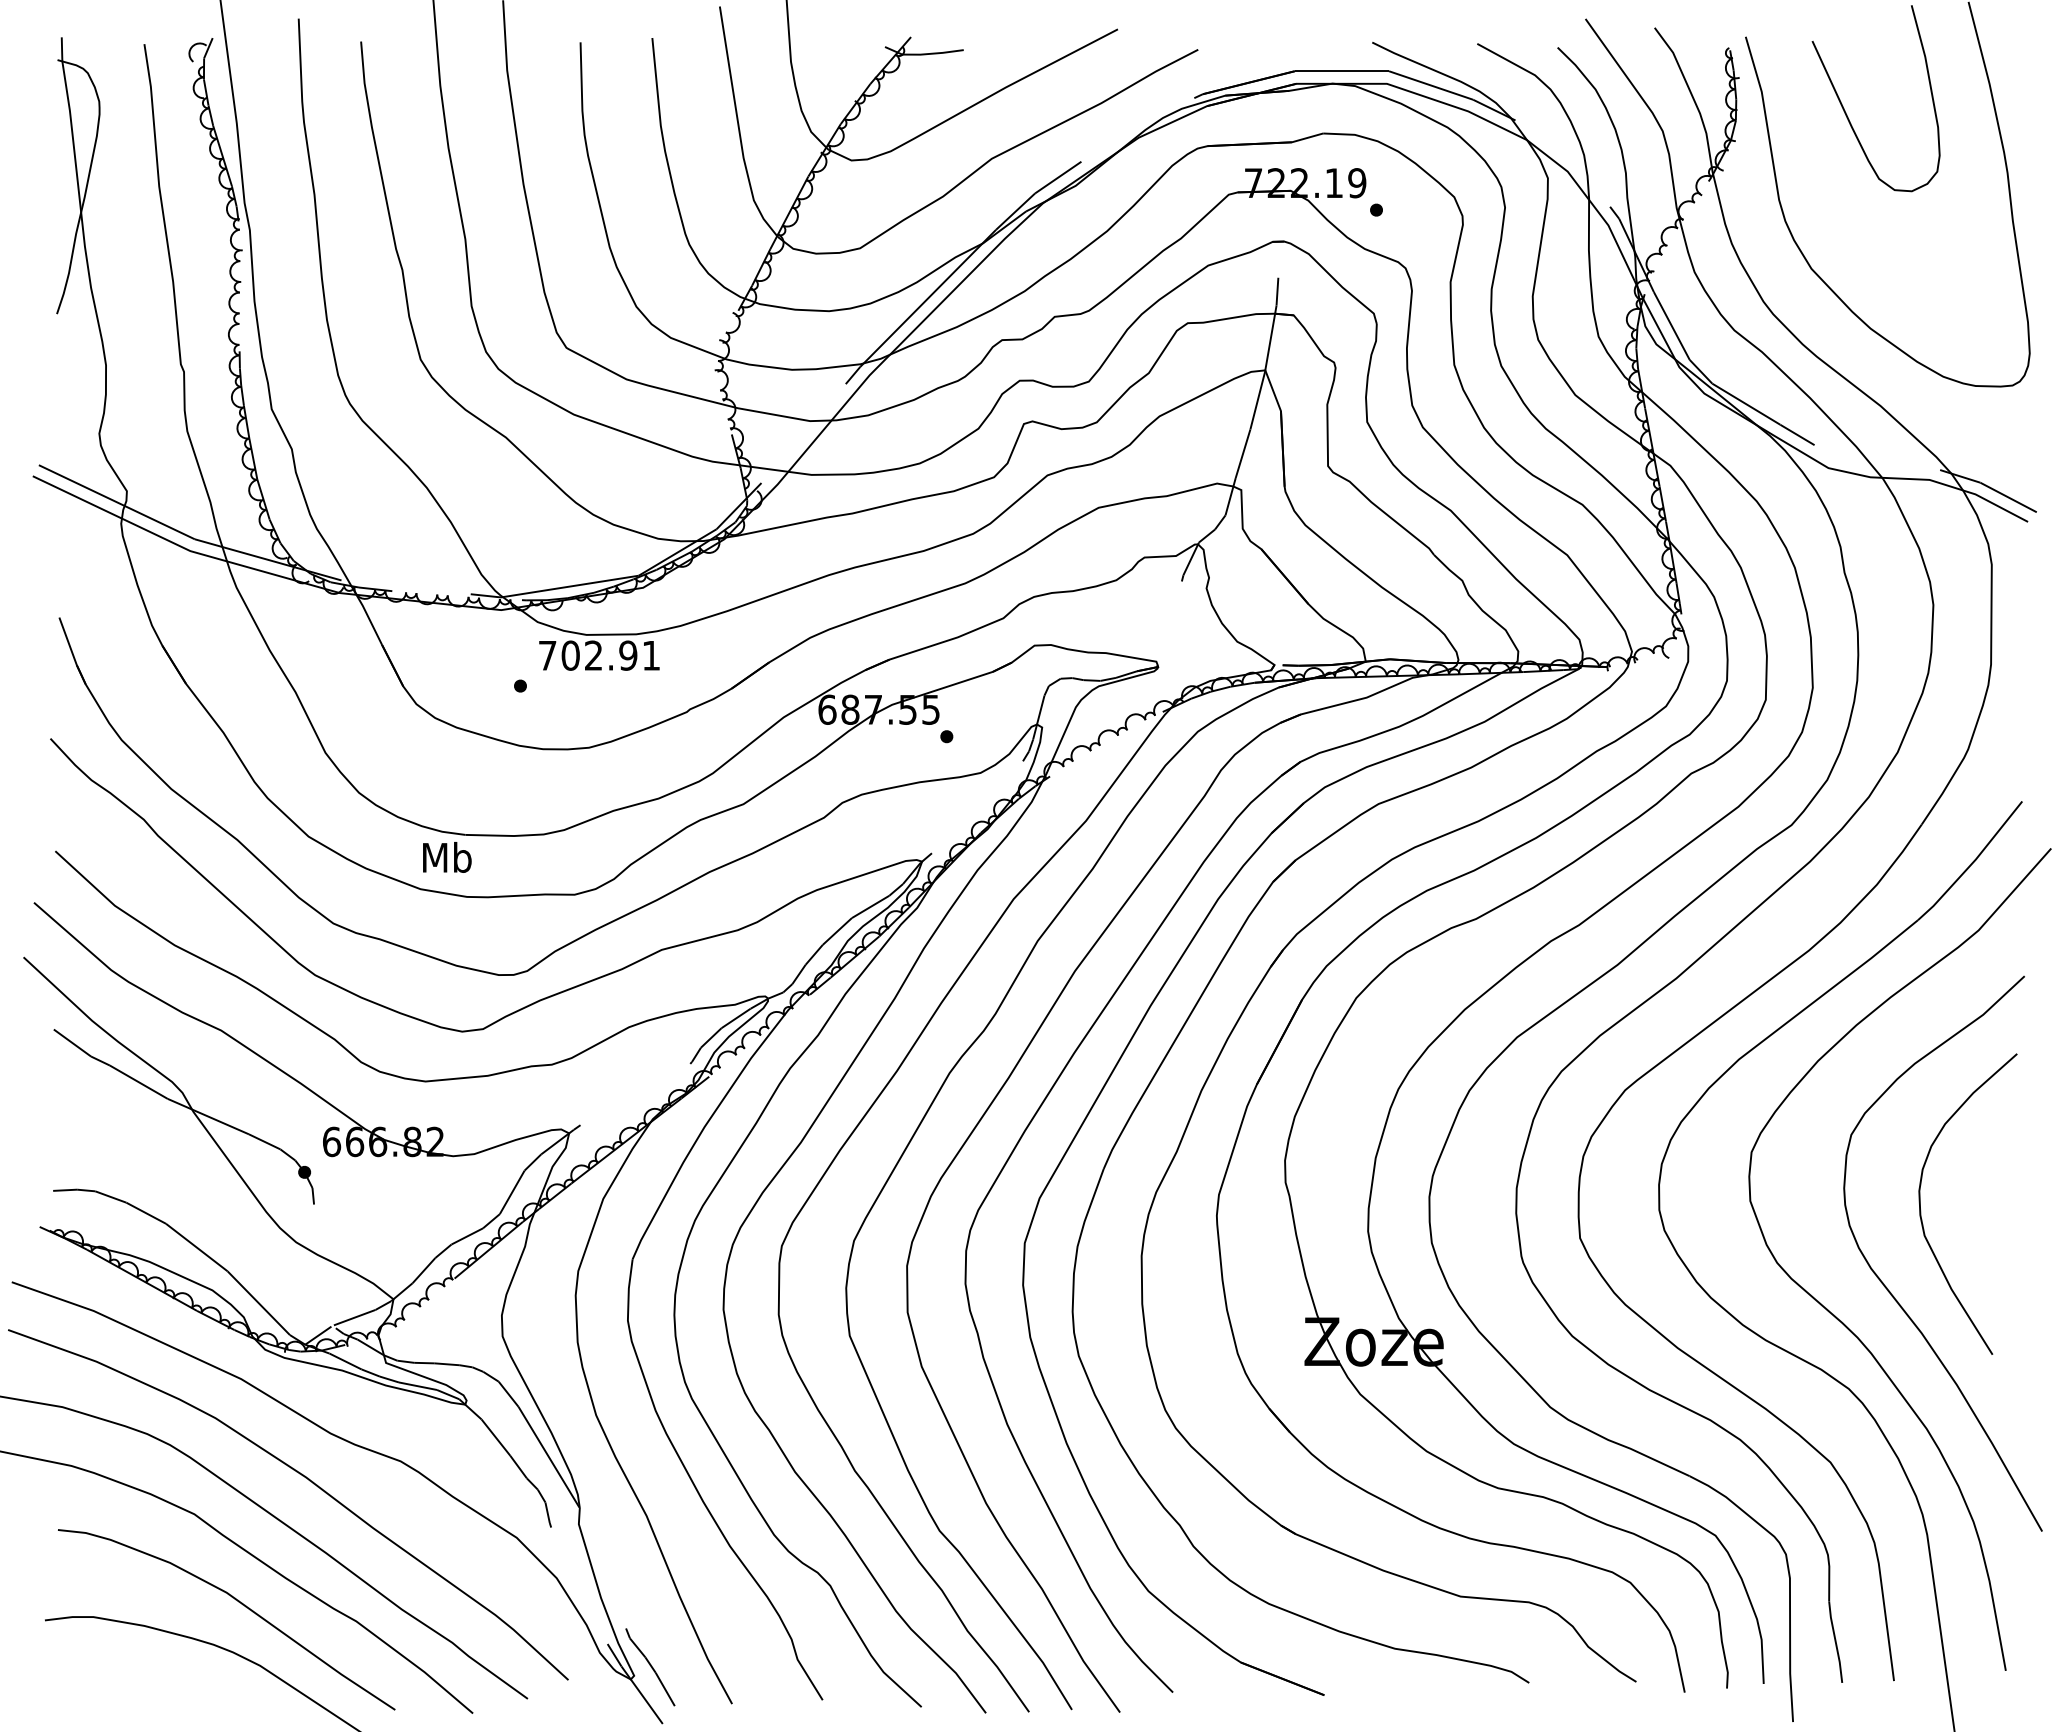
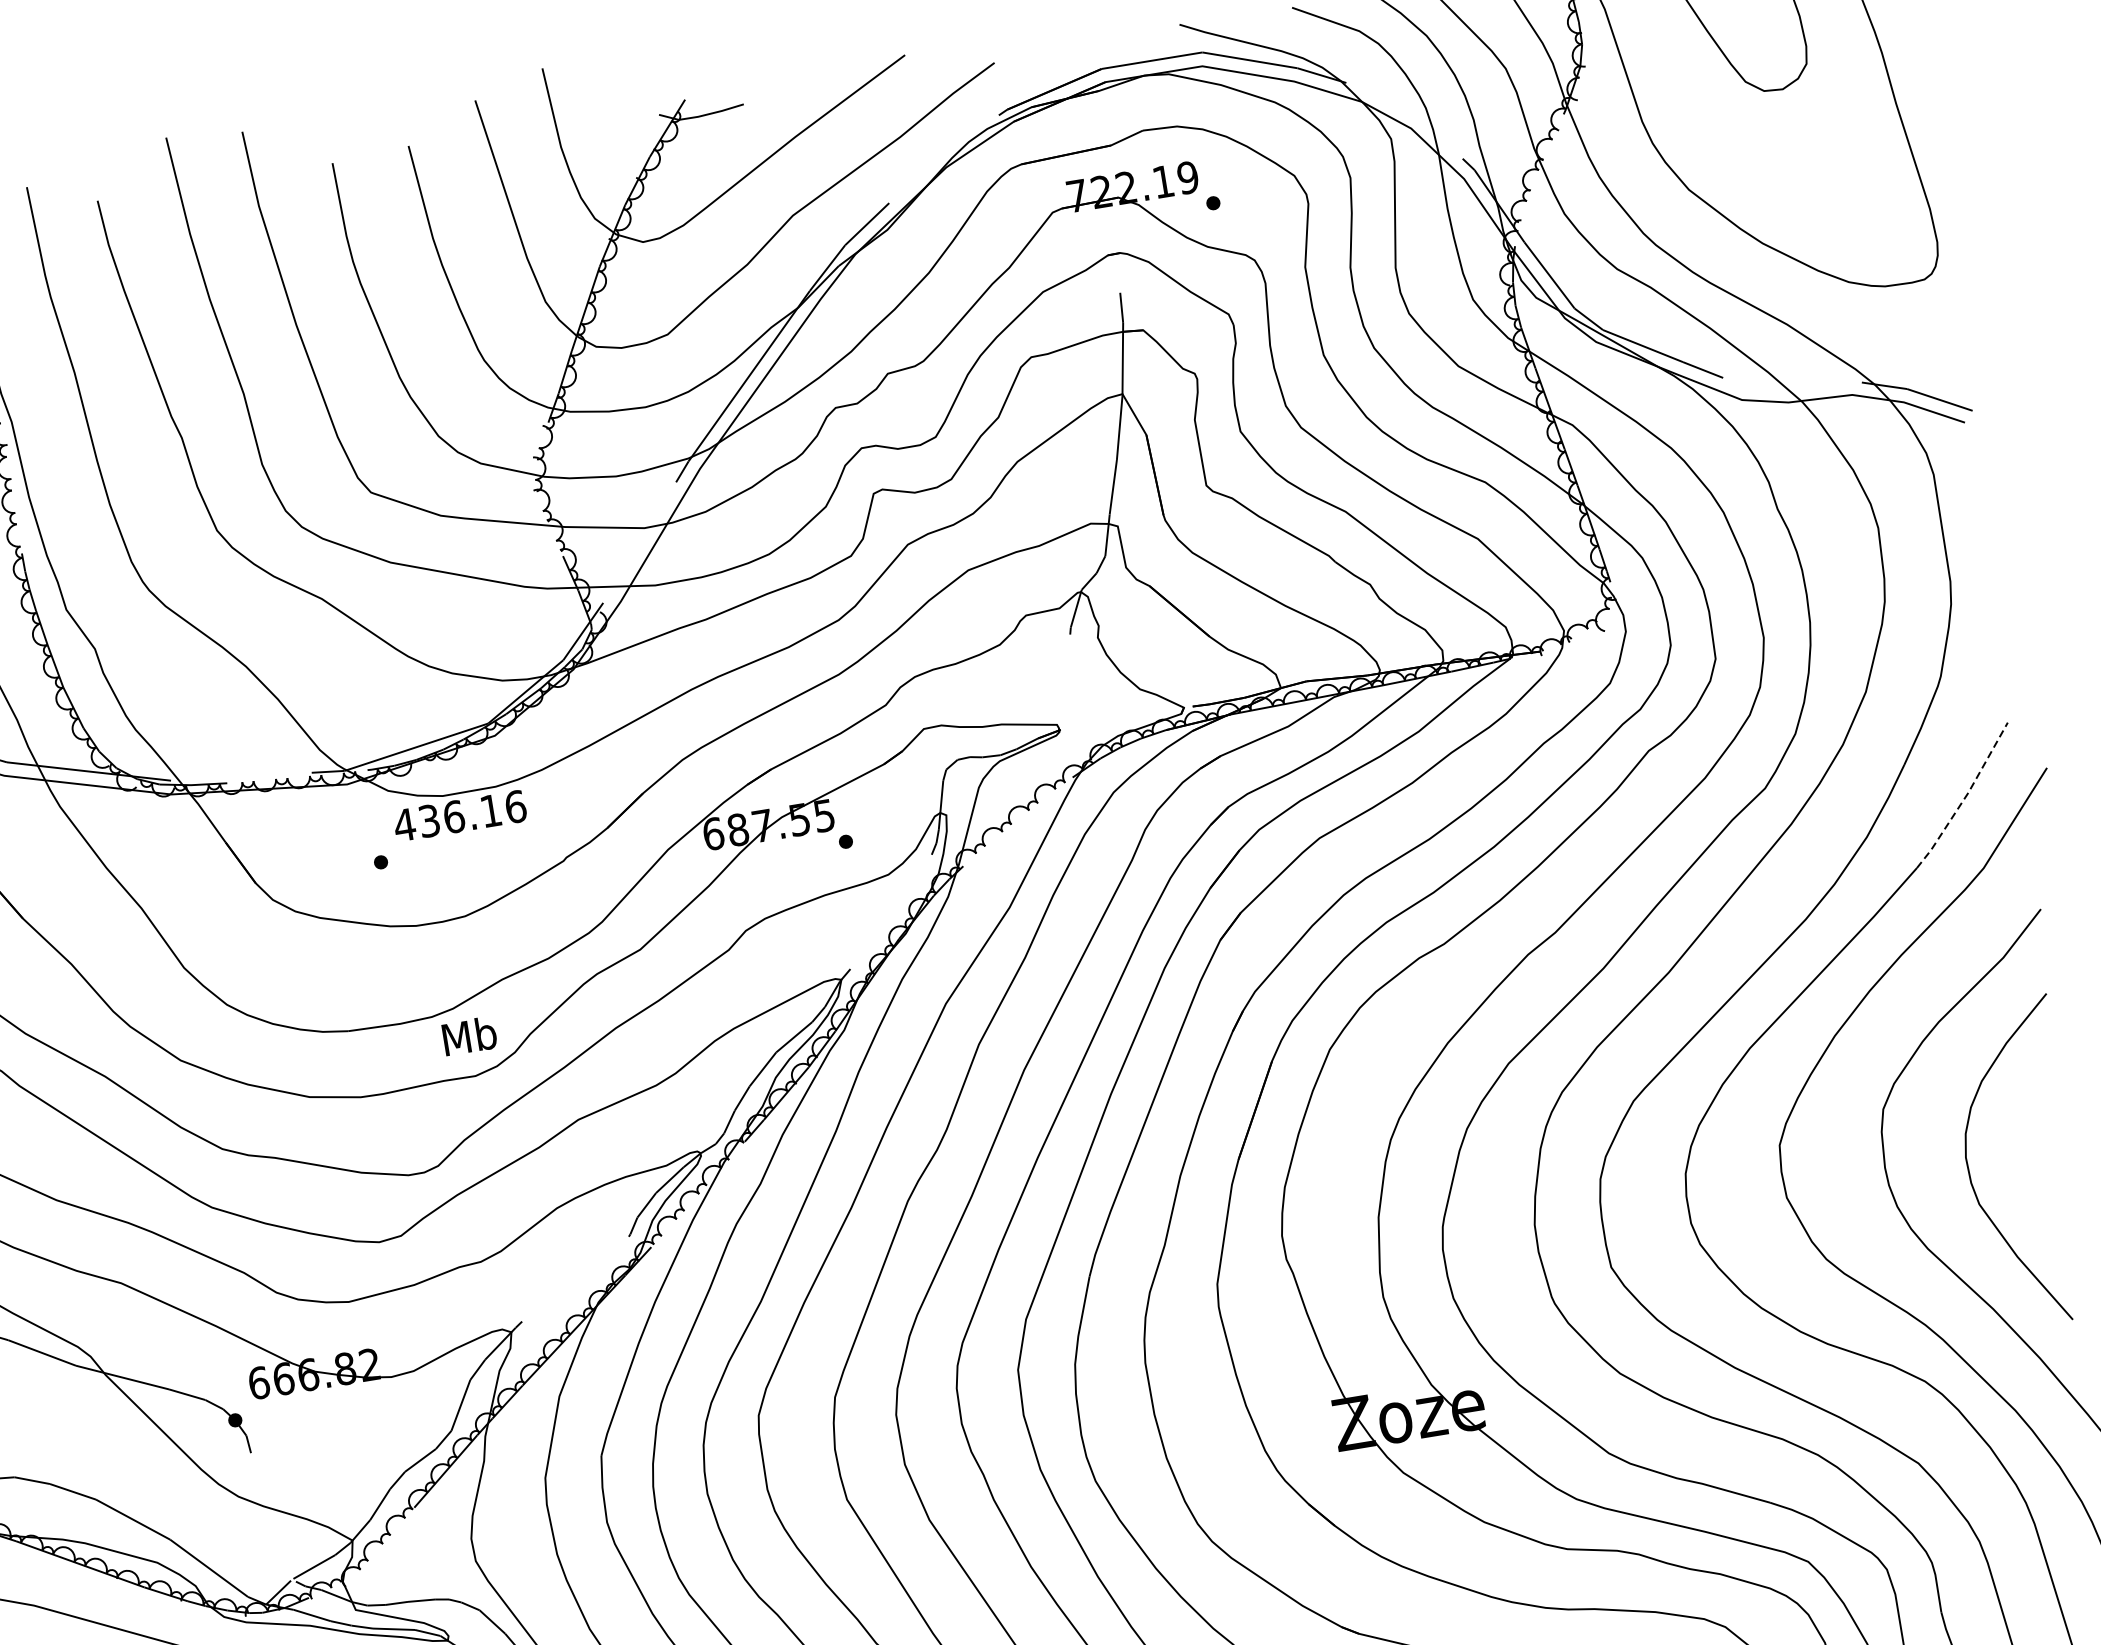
text: (599, 655) -> (460, 815), 702.91 -> 436.16
text: (447, 857) -> (469, 1036), moved
line: (1972, 863) -> (1965, 797), solid -> dashed

